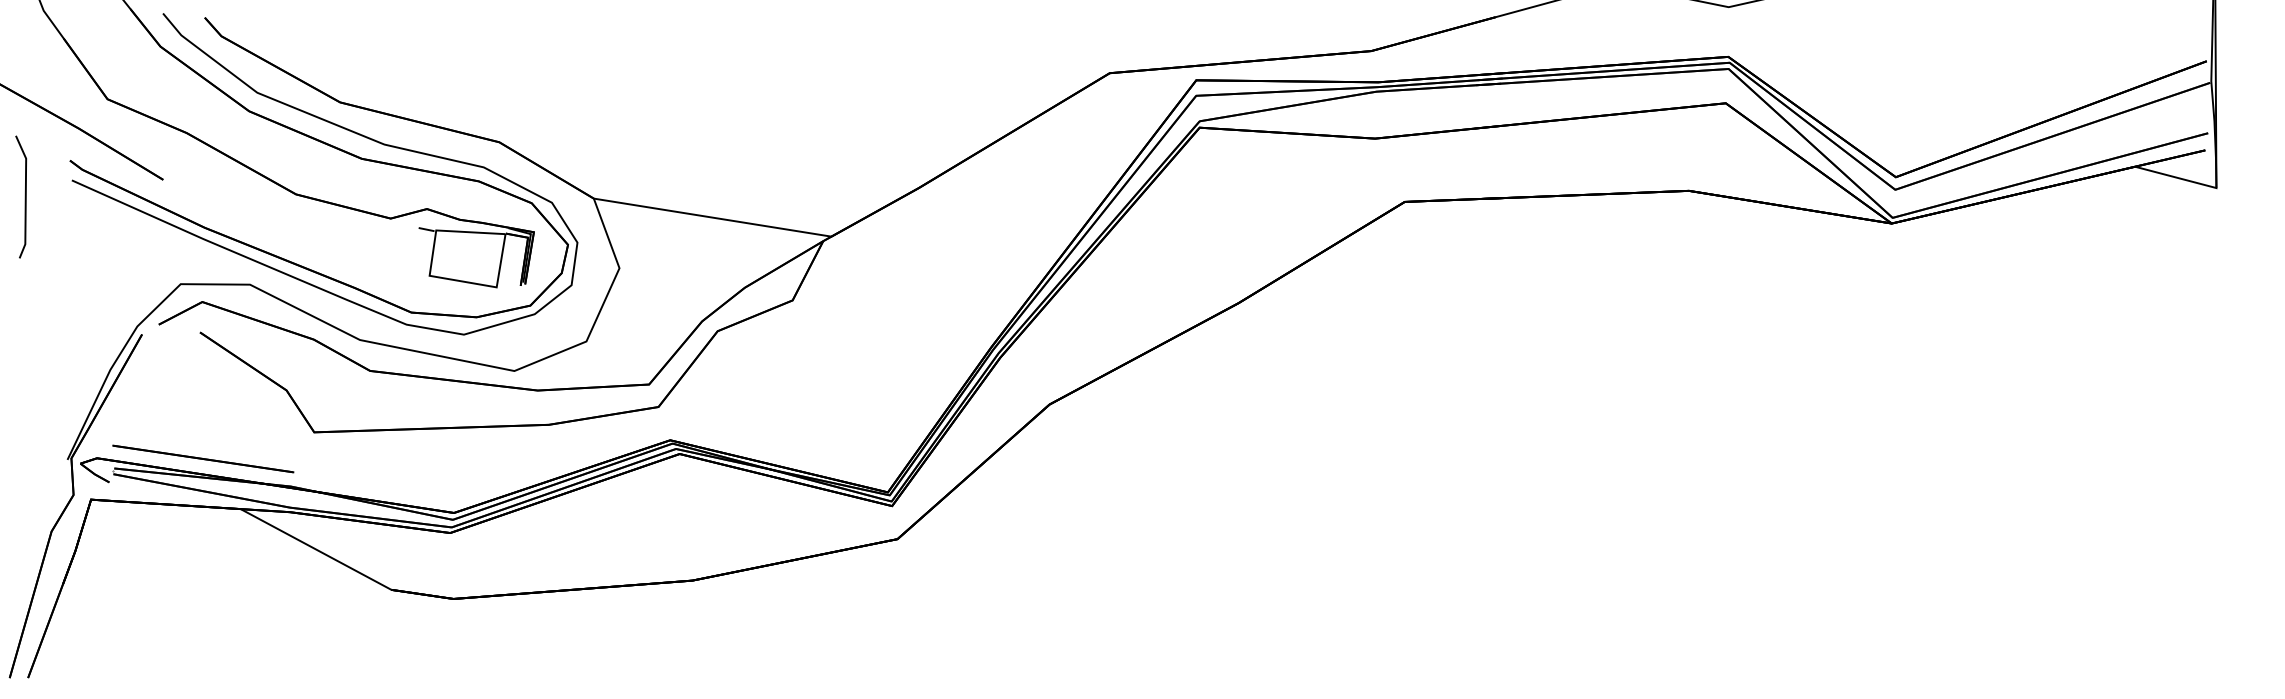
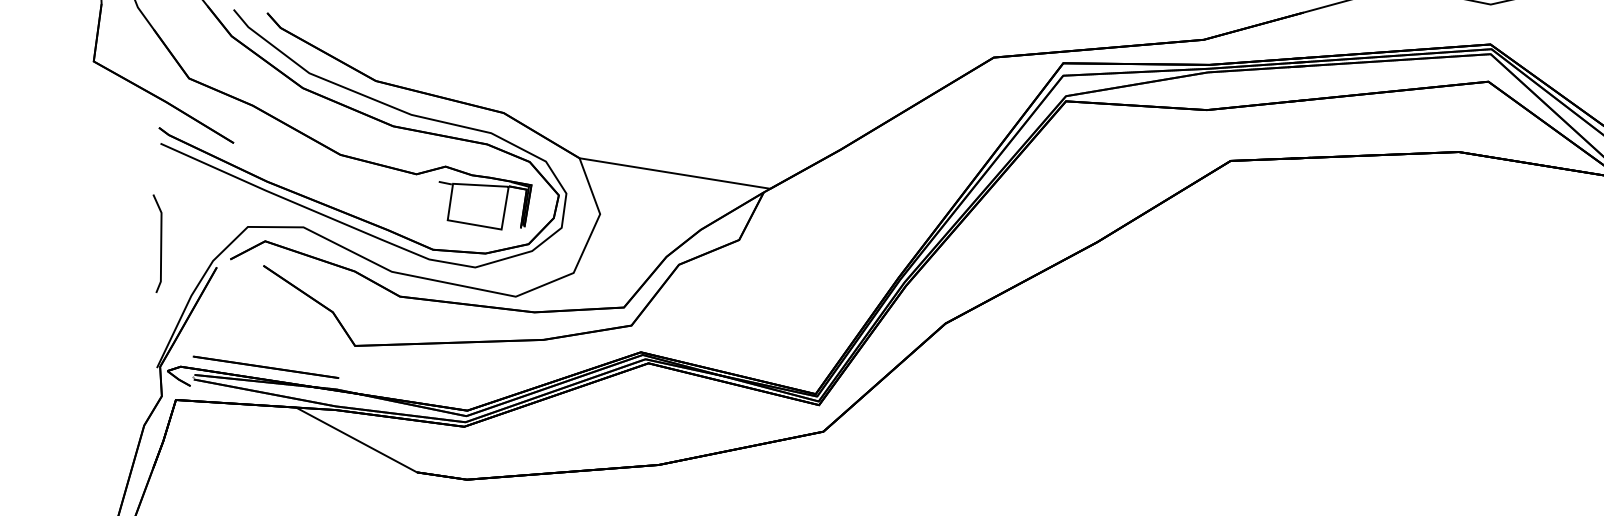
curve: (24, 196) -> (160, 243), moved

